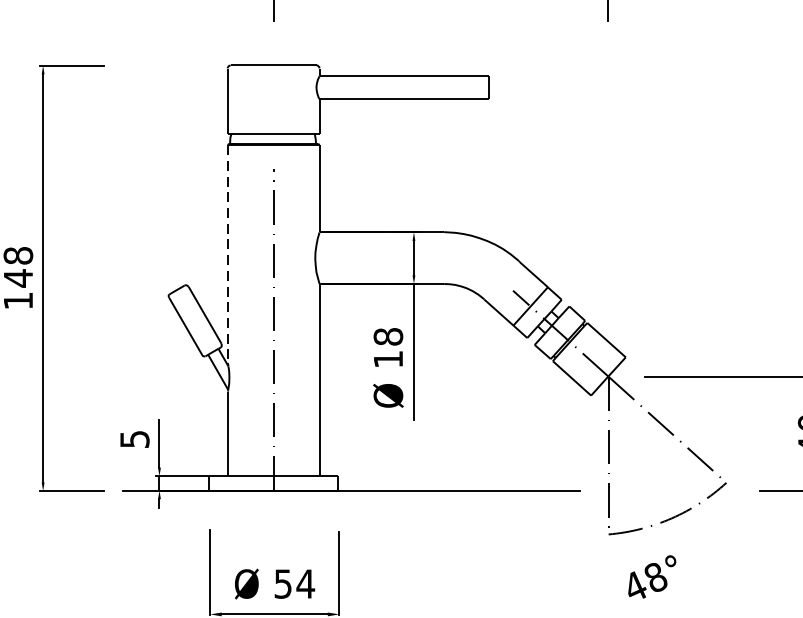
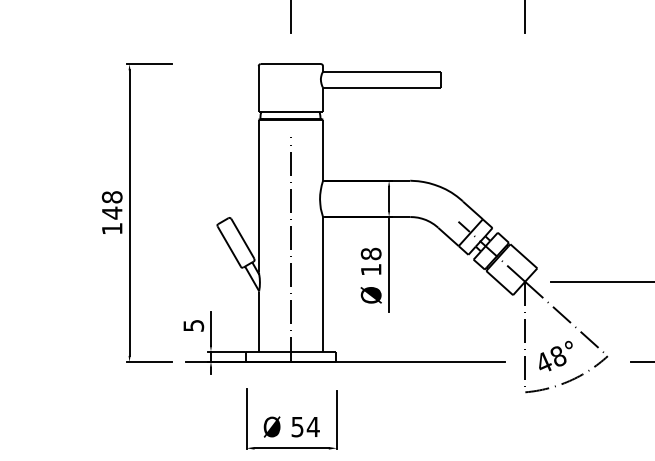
line: (227, 254) -> (258, 196), dashed -> solid
text: (651, 576) -> (555, 355), moved

